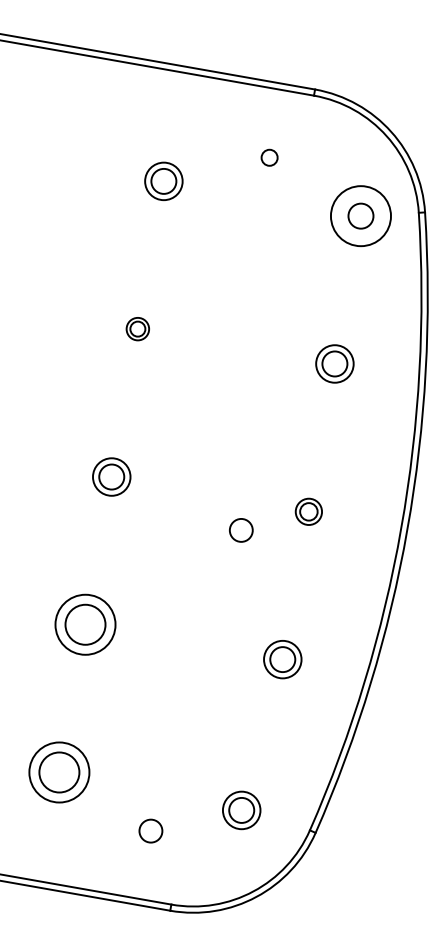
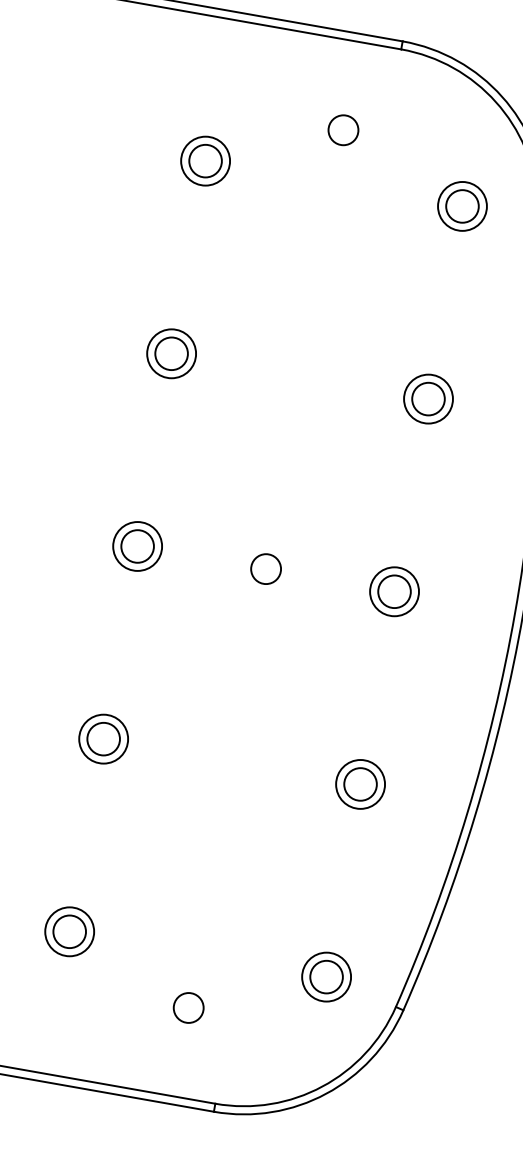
circle: (269, 157) -> (343, 129), size x1.43
circle: (360, 215) -> (461, 205), size x0.62
part: (137, 328) -> (171, 352), size x1.67
part: (308, 511) -> (394, 591), size x1.43
circle: (241, 530) -> (266, 569), moved
part: (85, 624) -> (103, 738), size x0.62
part: (59, 772) -> (69, 931), size x0.62
part: (241, 810) -> (326, 977), moved

